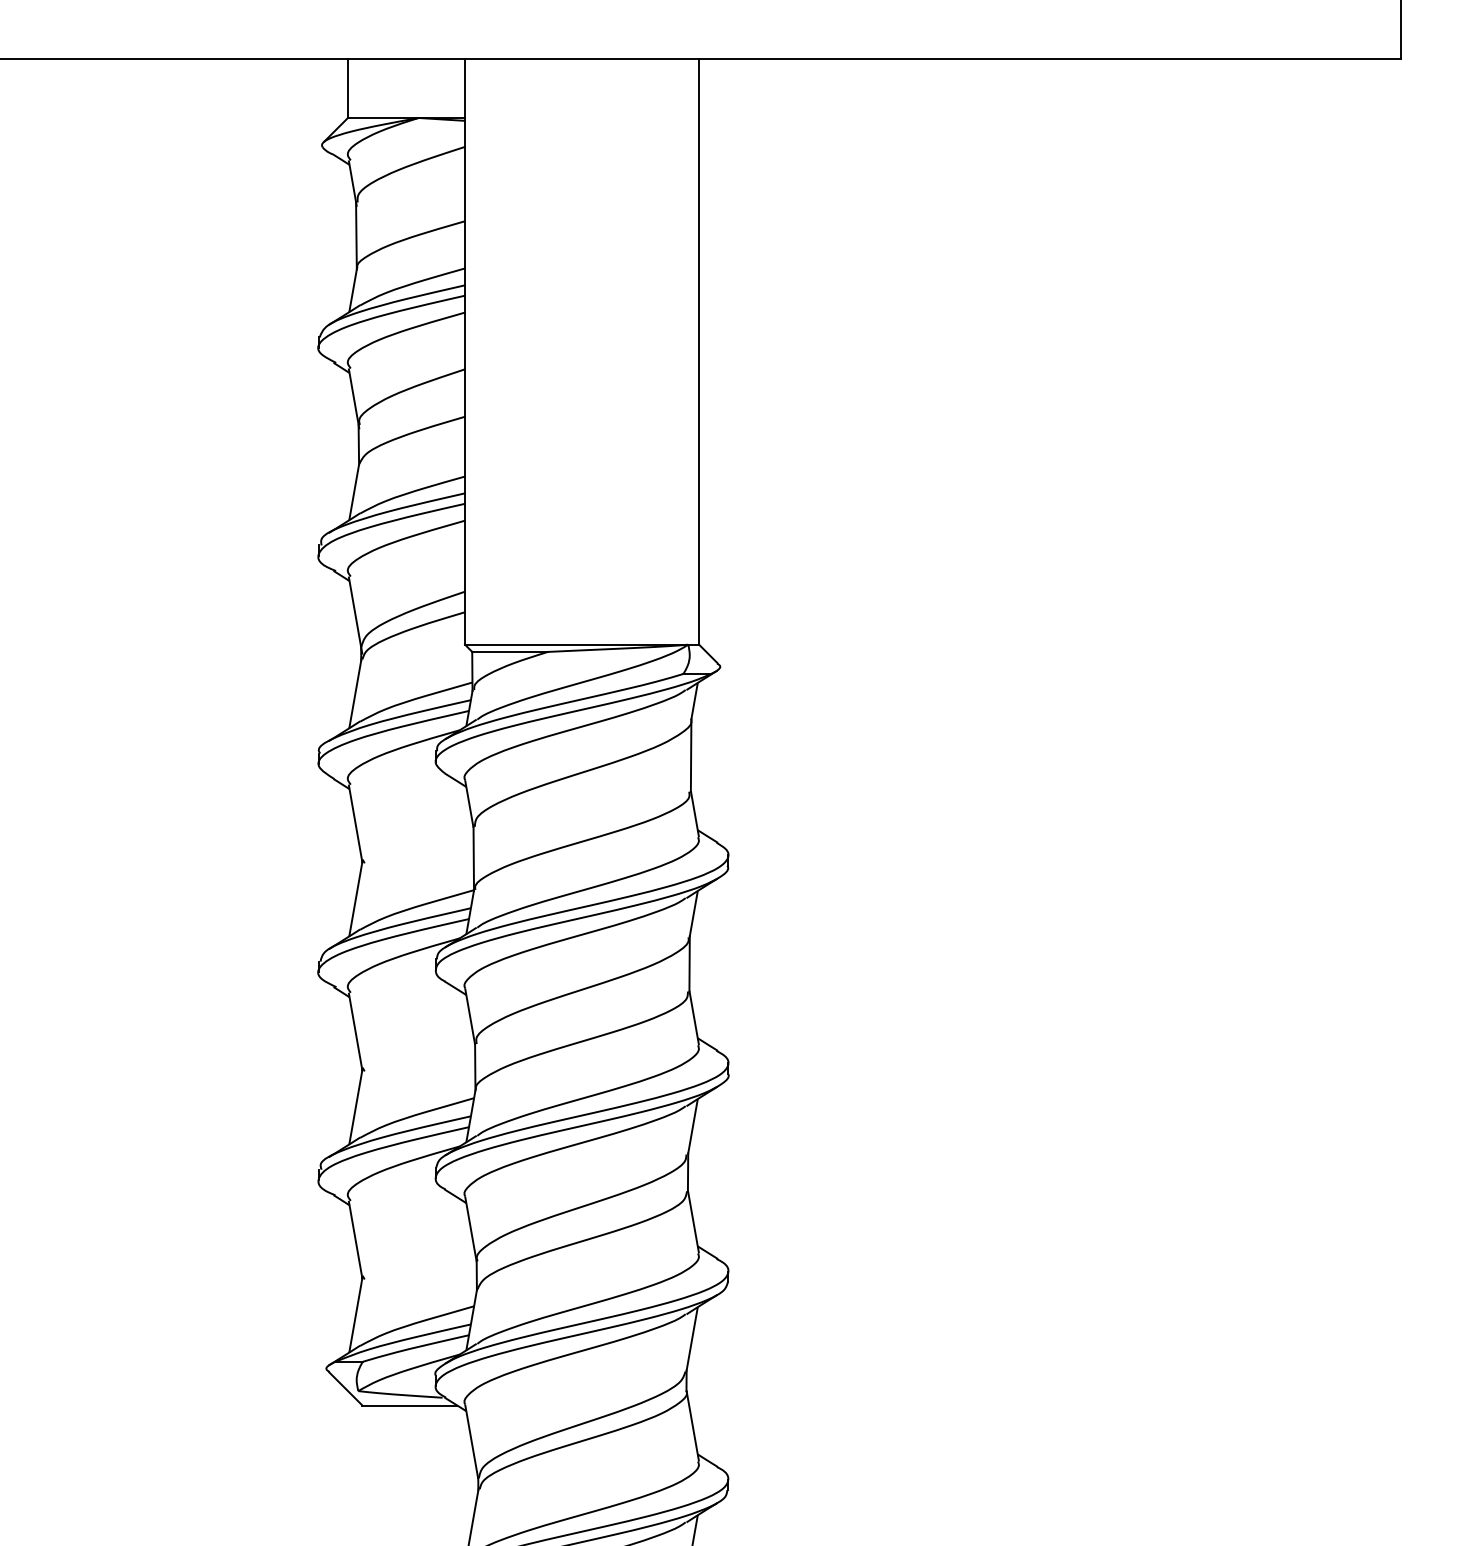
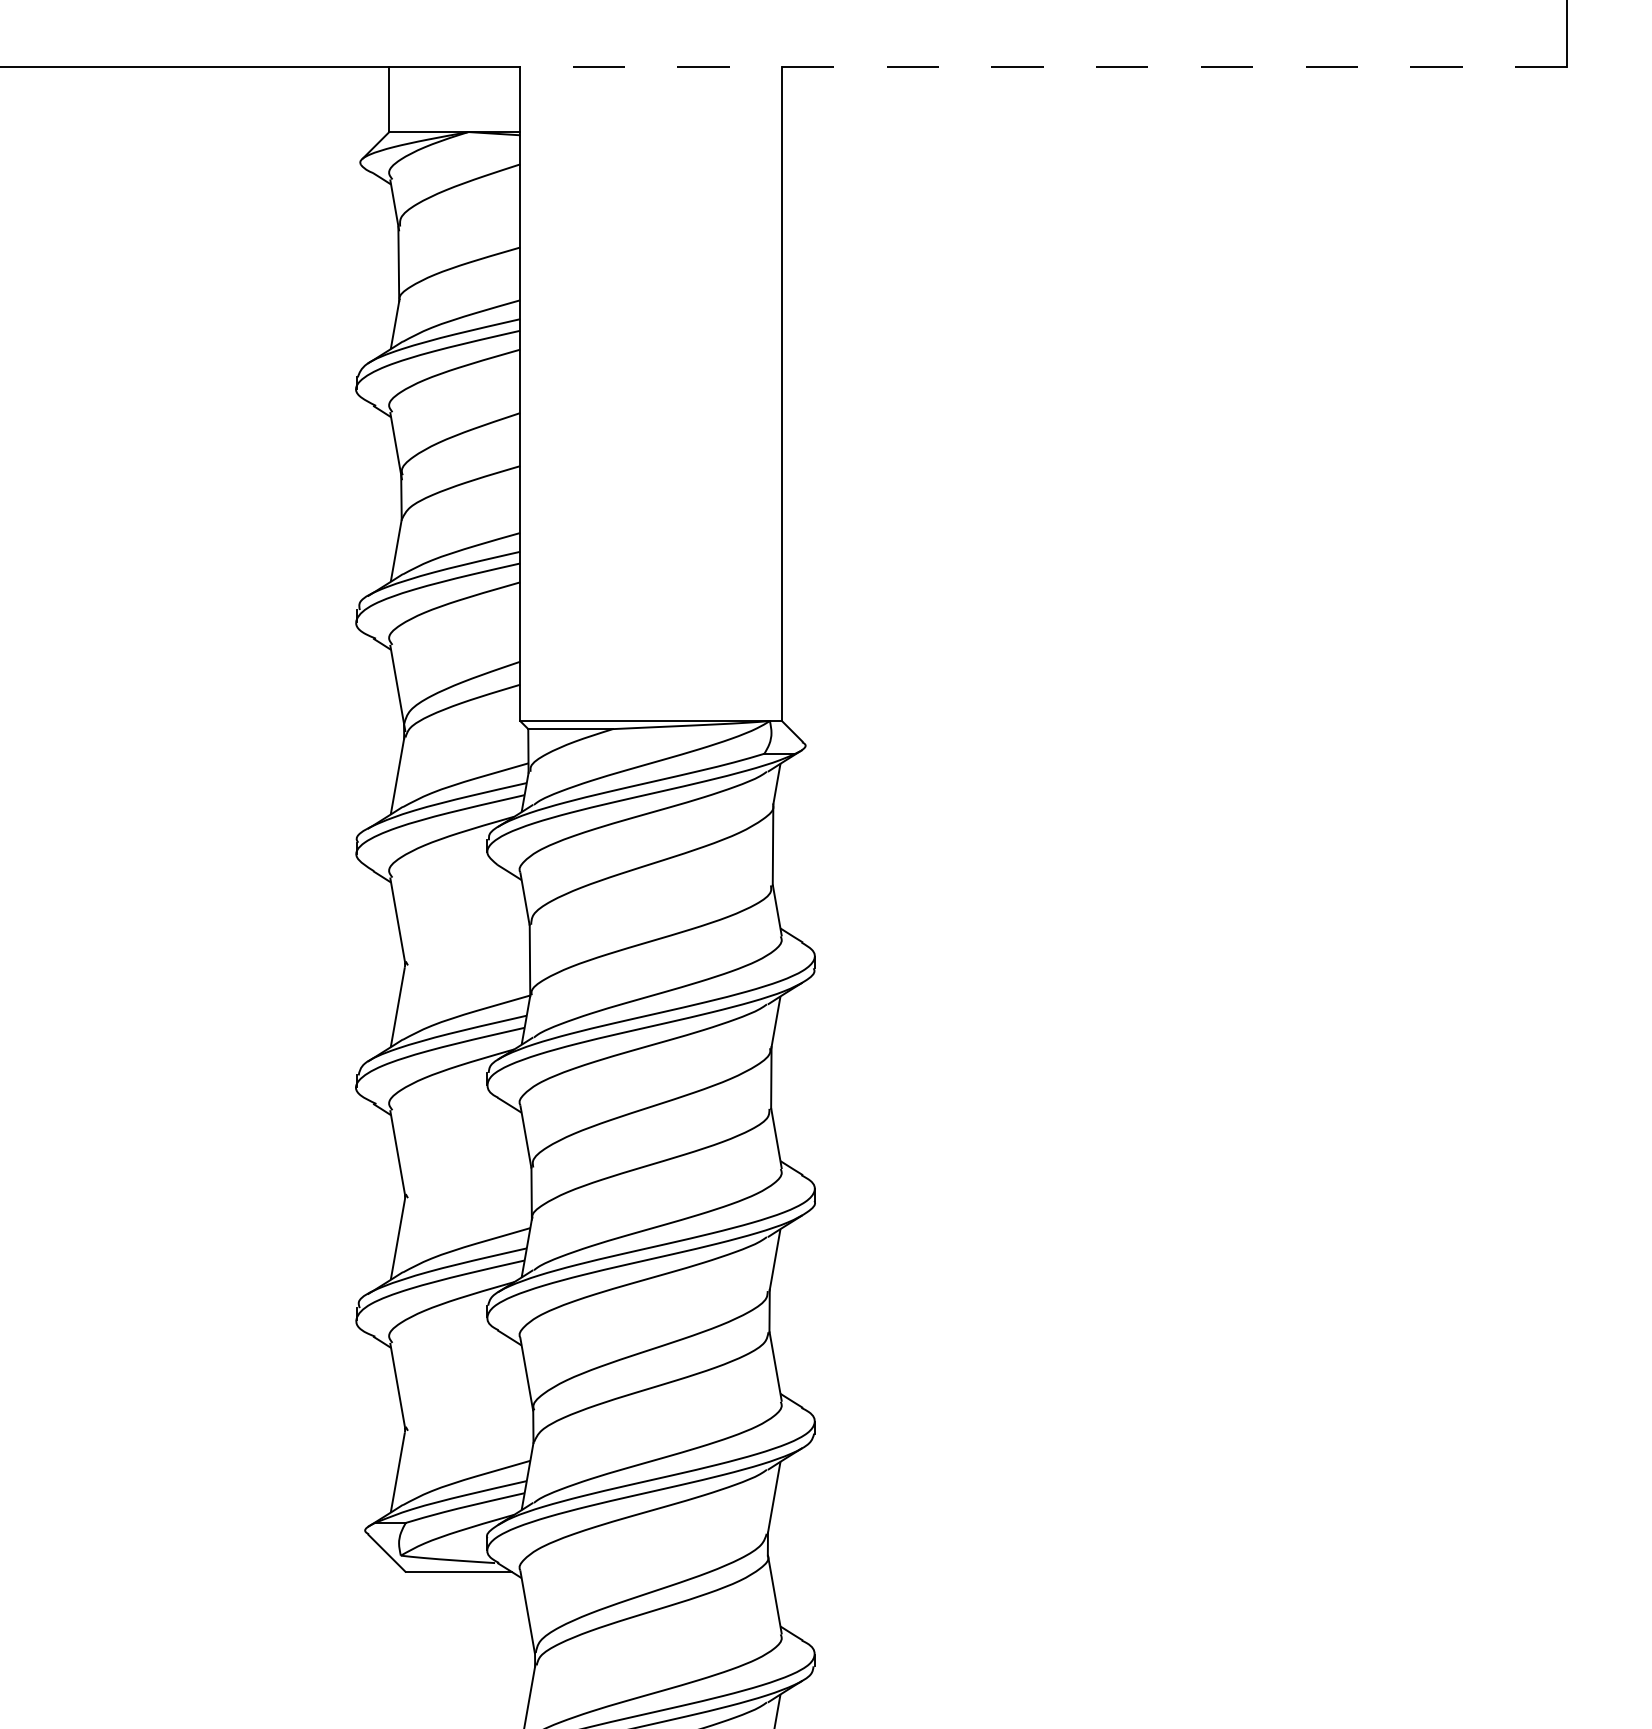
line: (932, 59) -> (1042, 66), solid -> dashed

